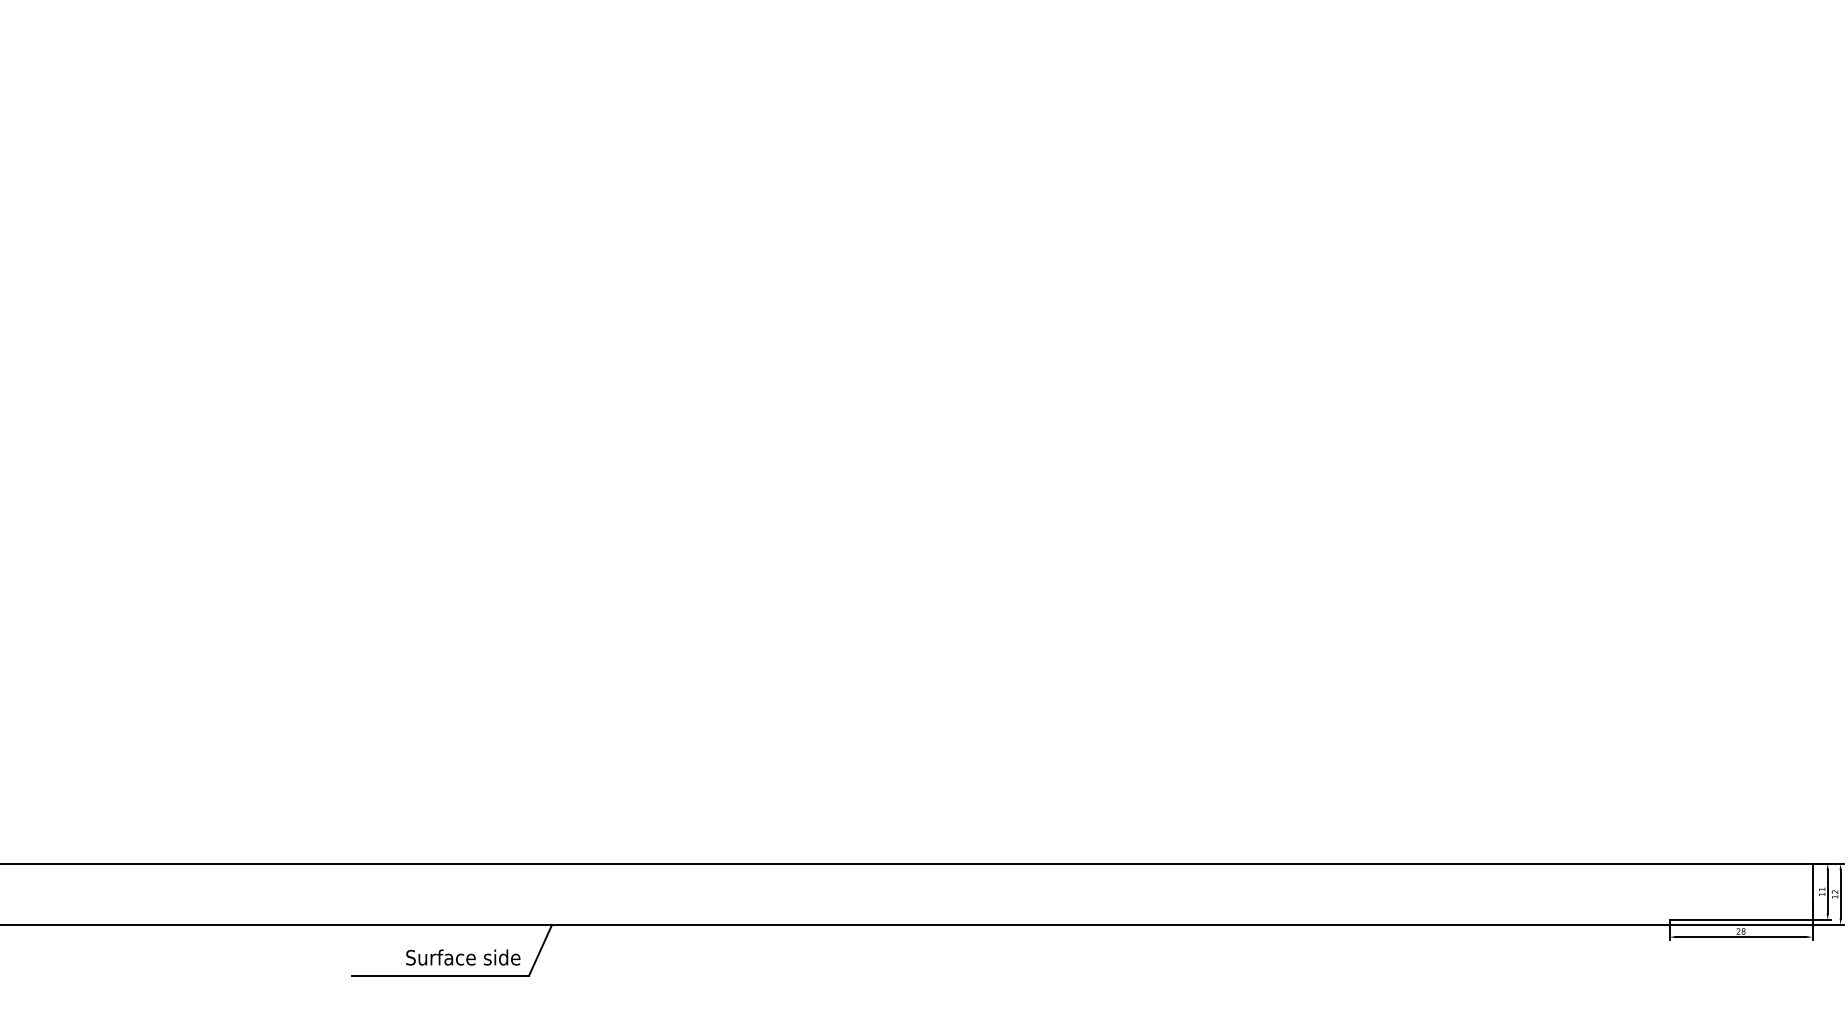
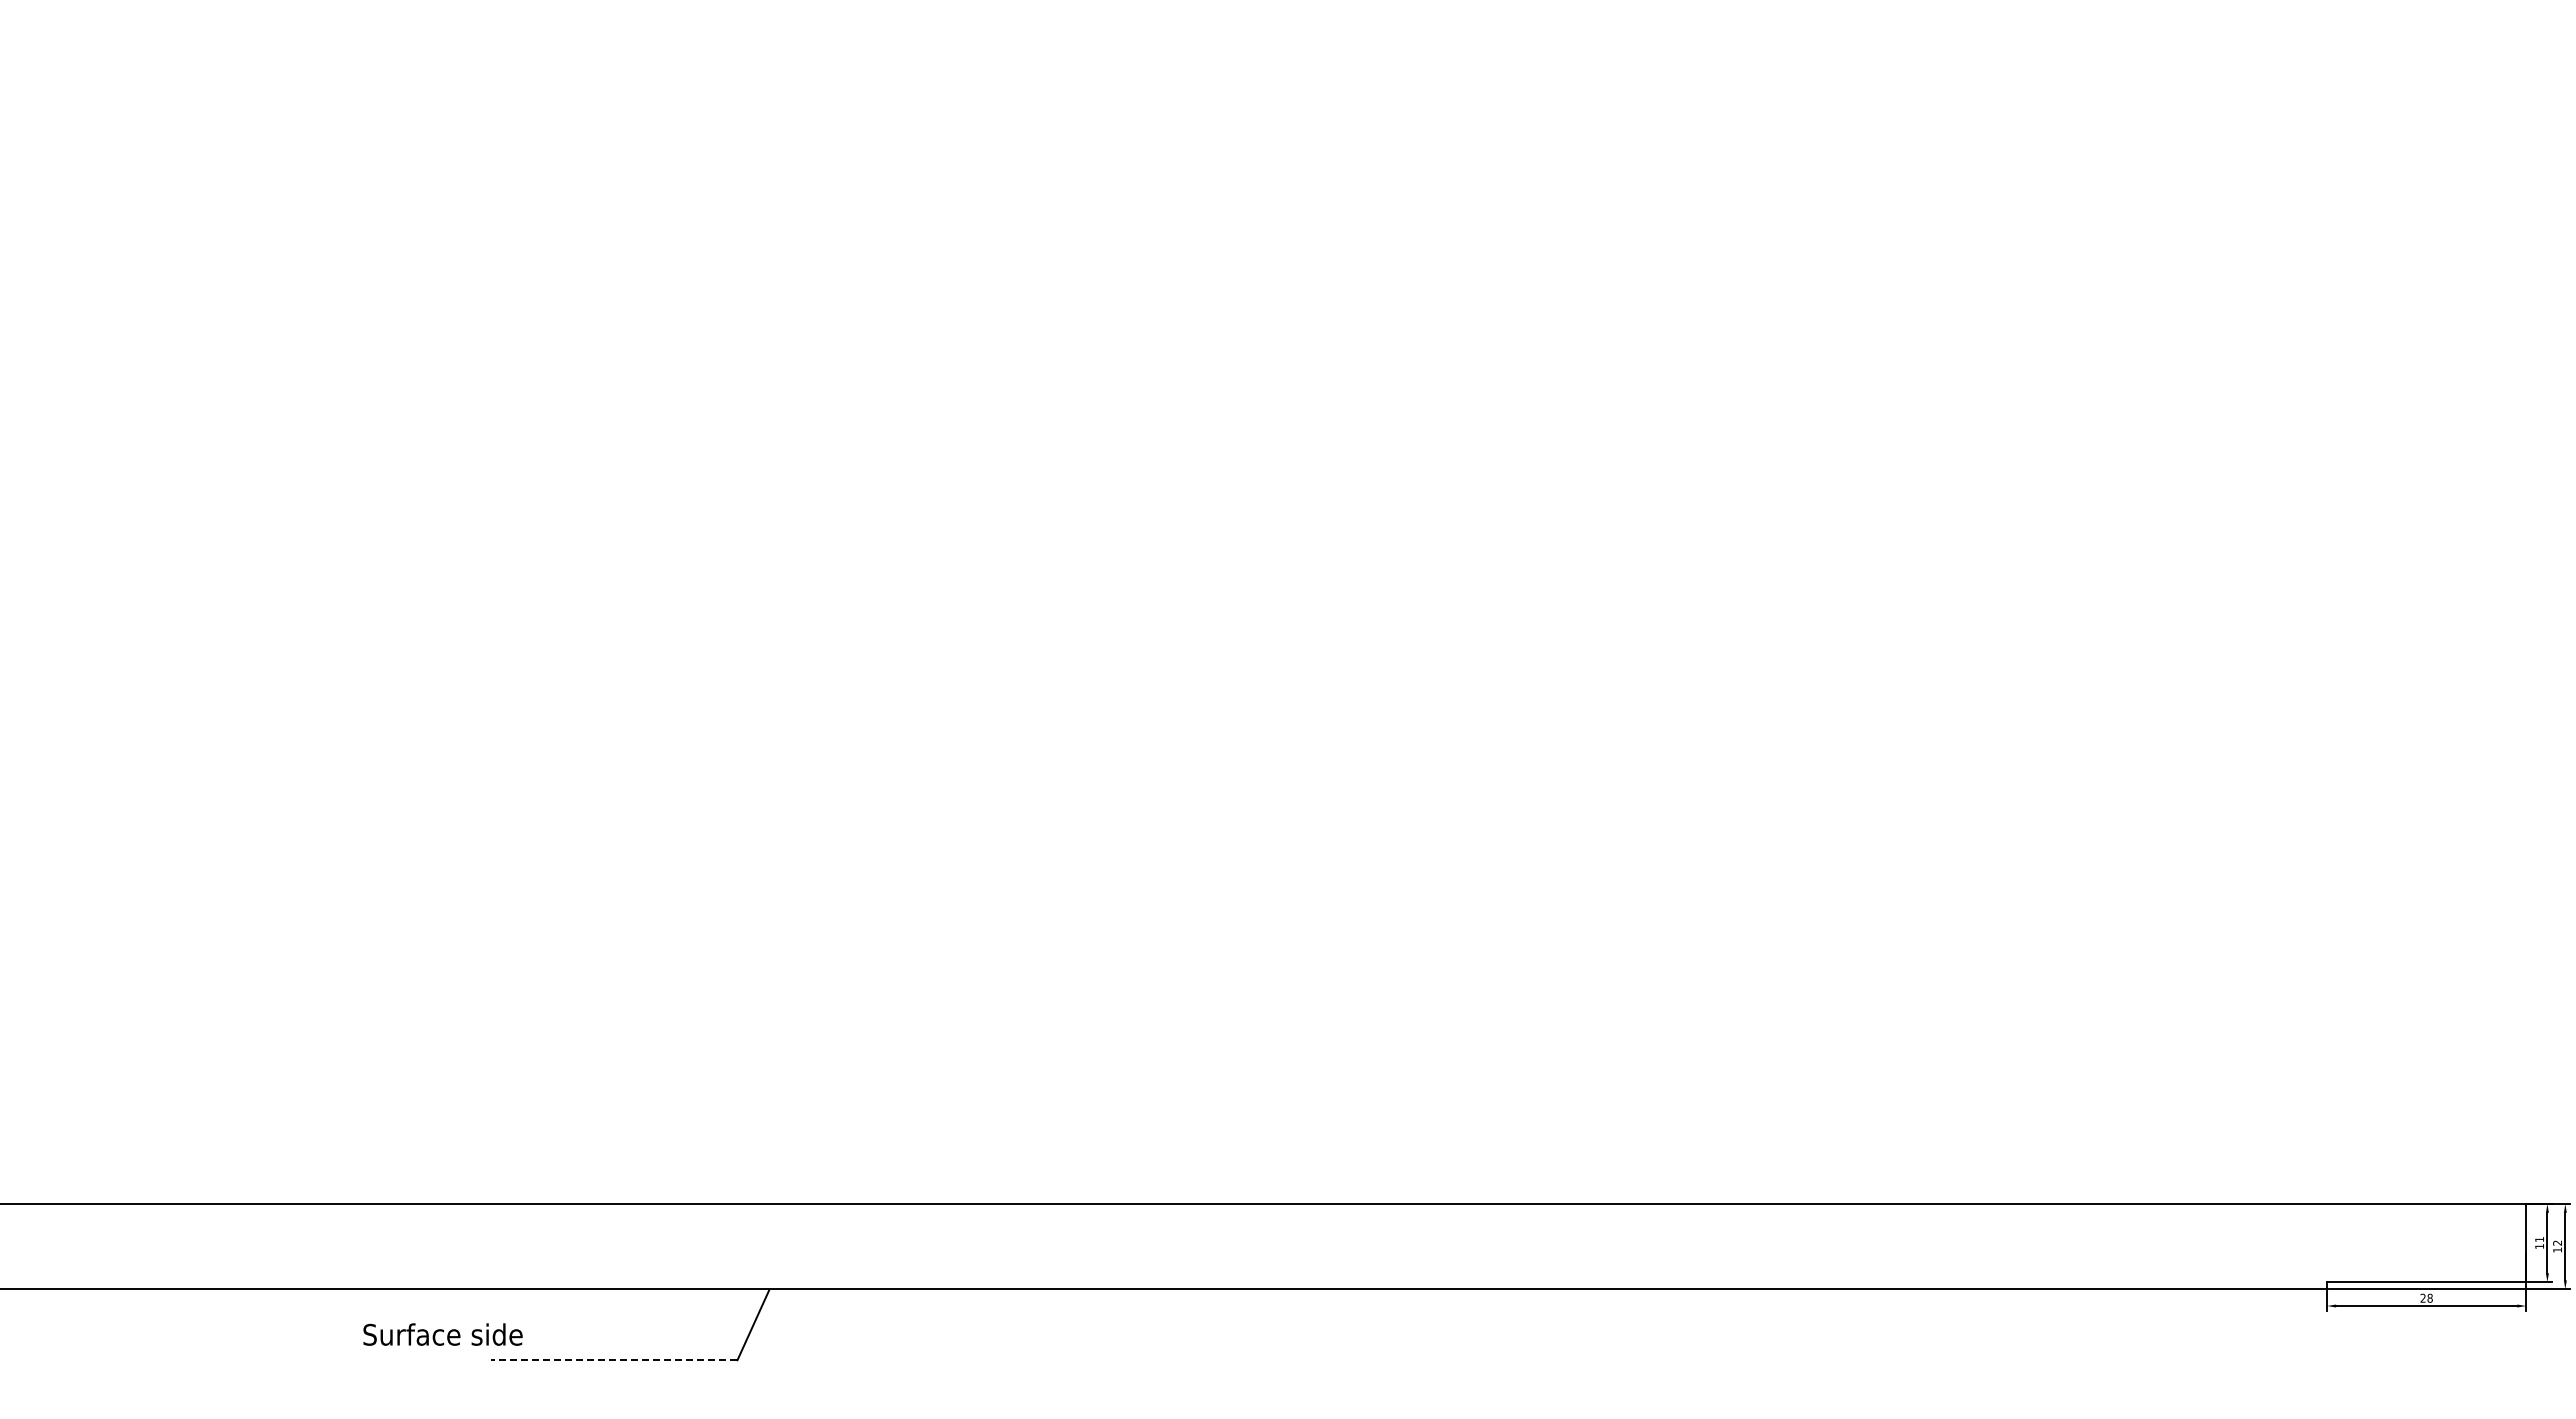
text: (462, 957) -> (442, 1334), moved
line: (439, 976) -> (613, 1360), solid -> dashed

